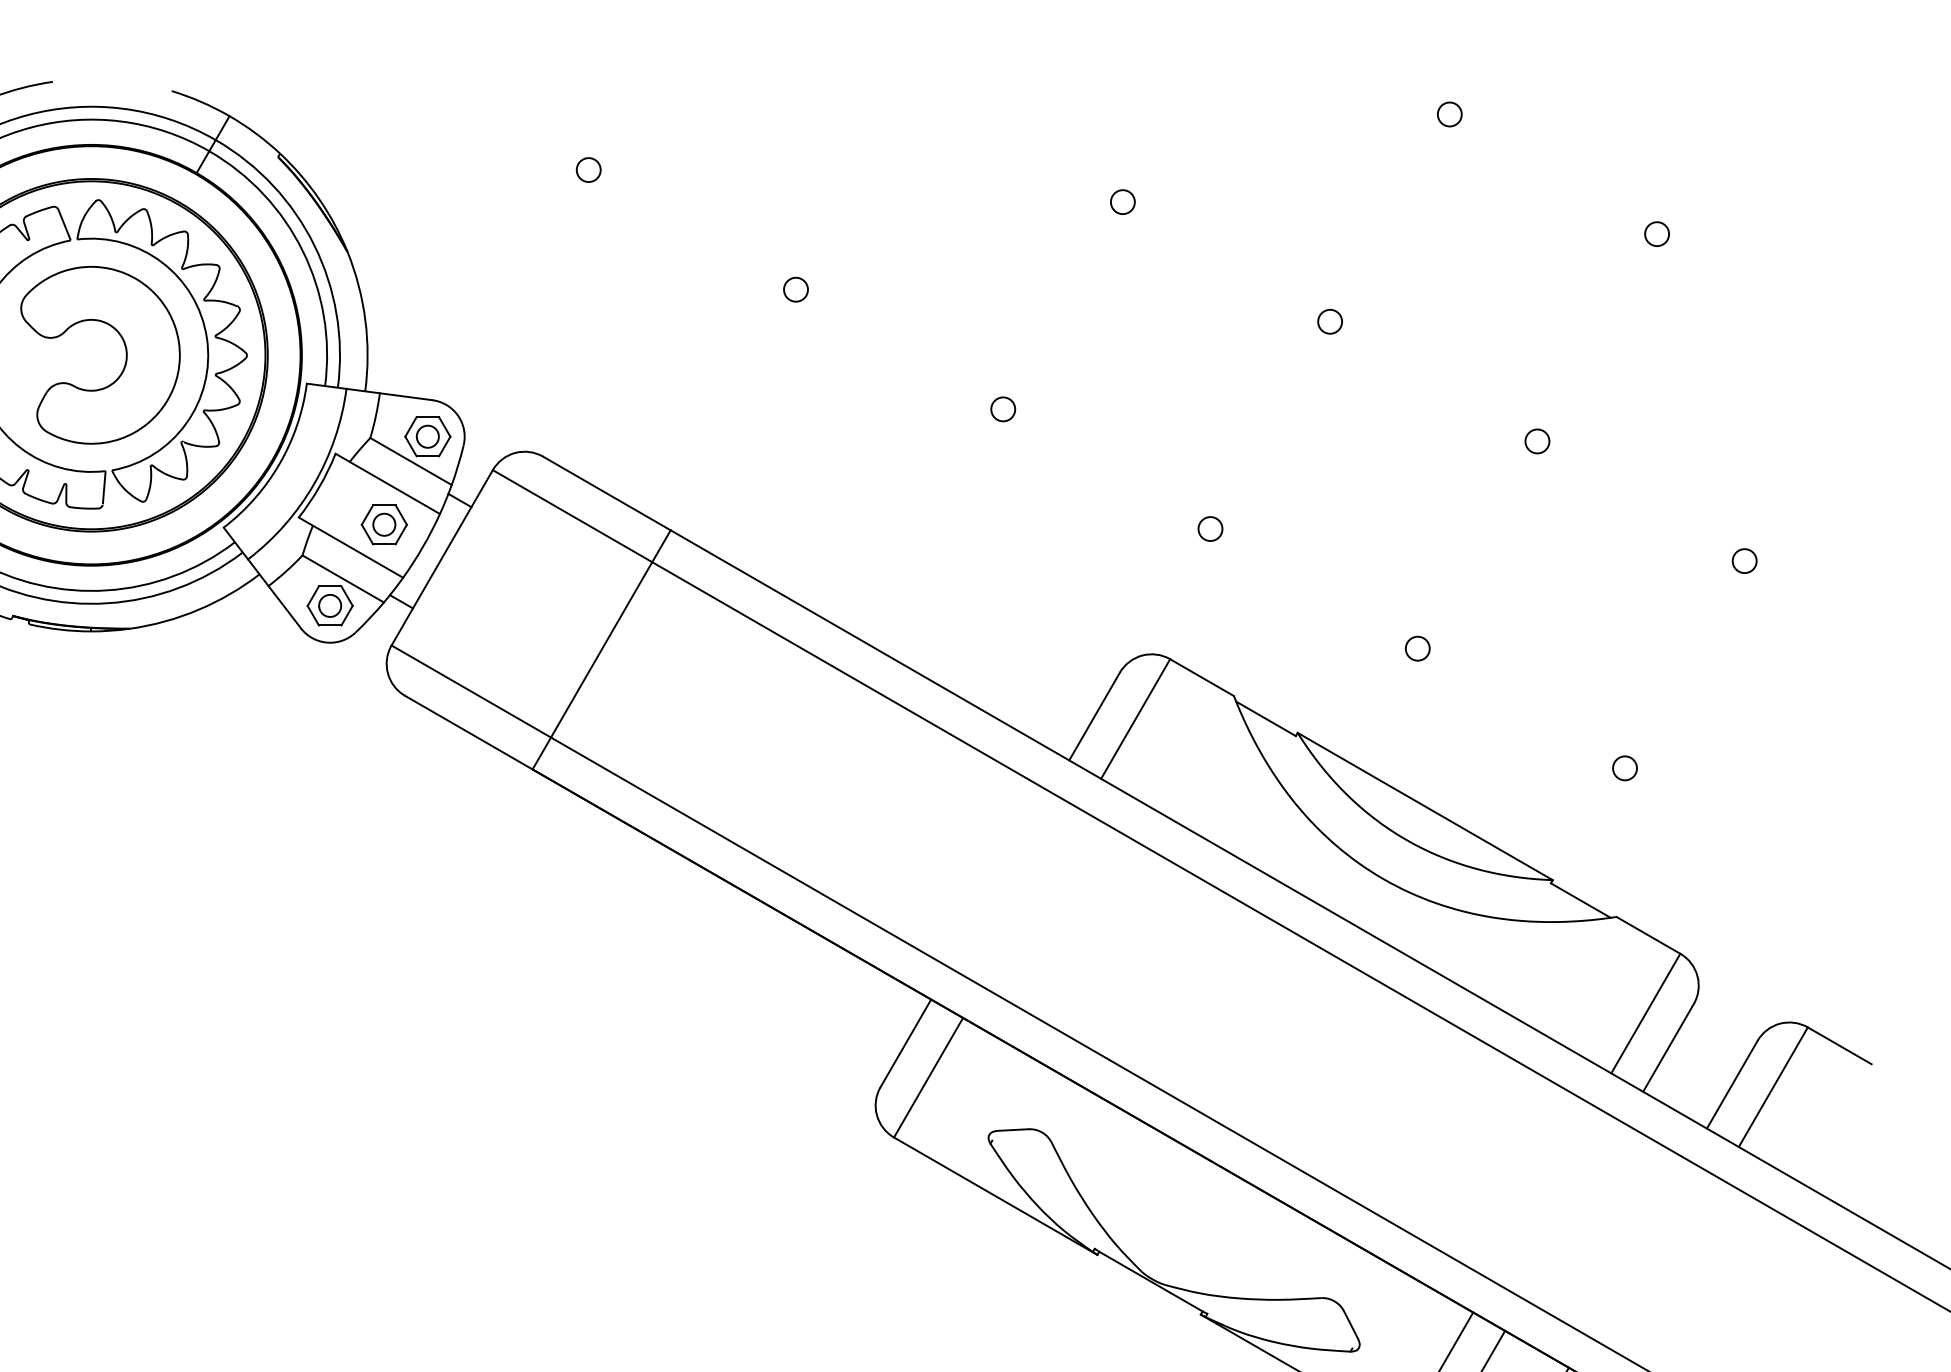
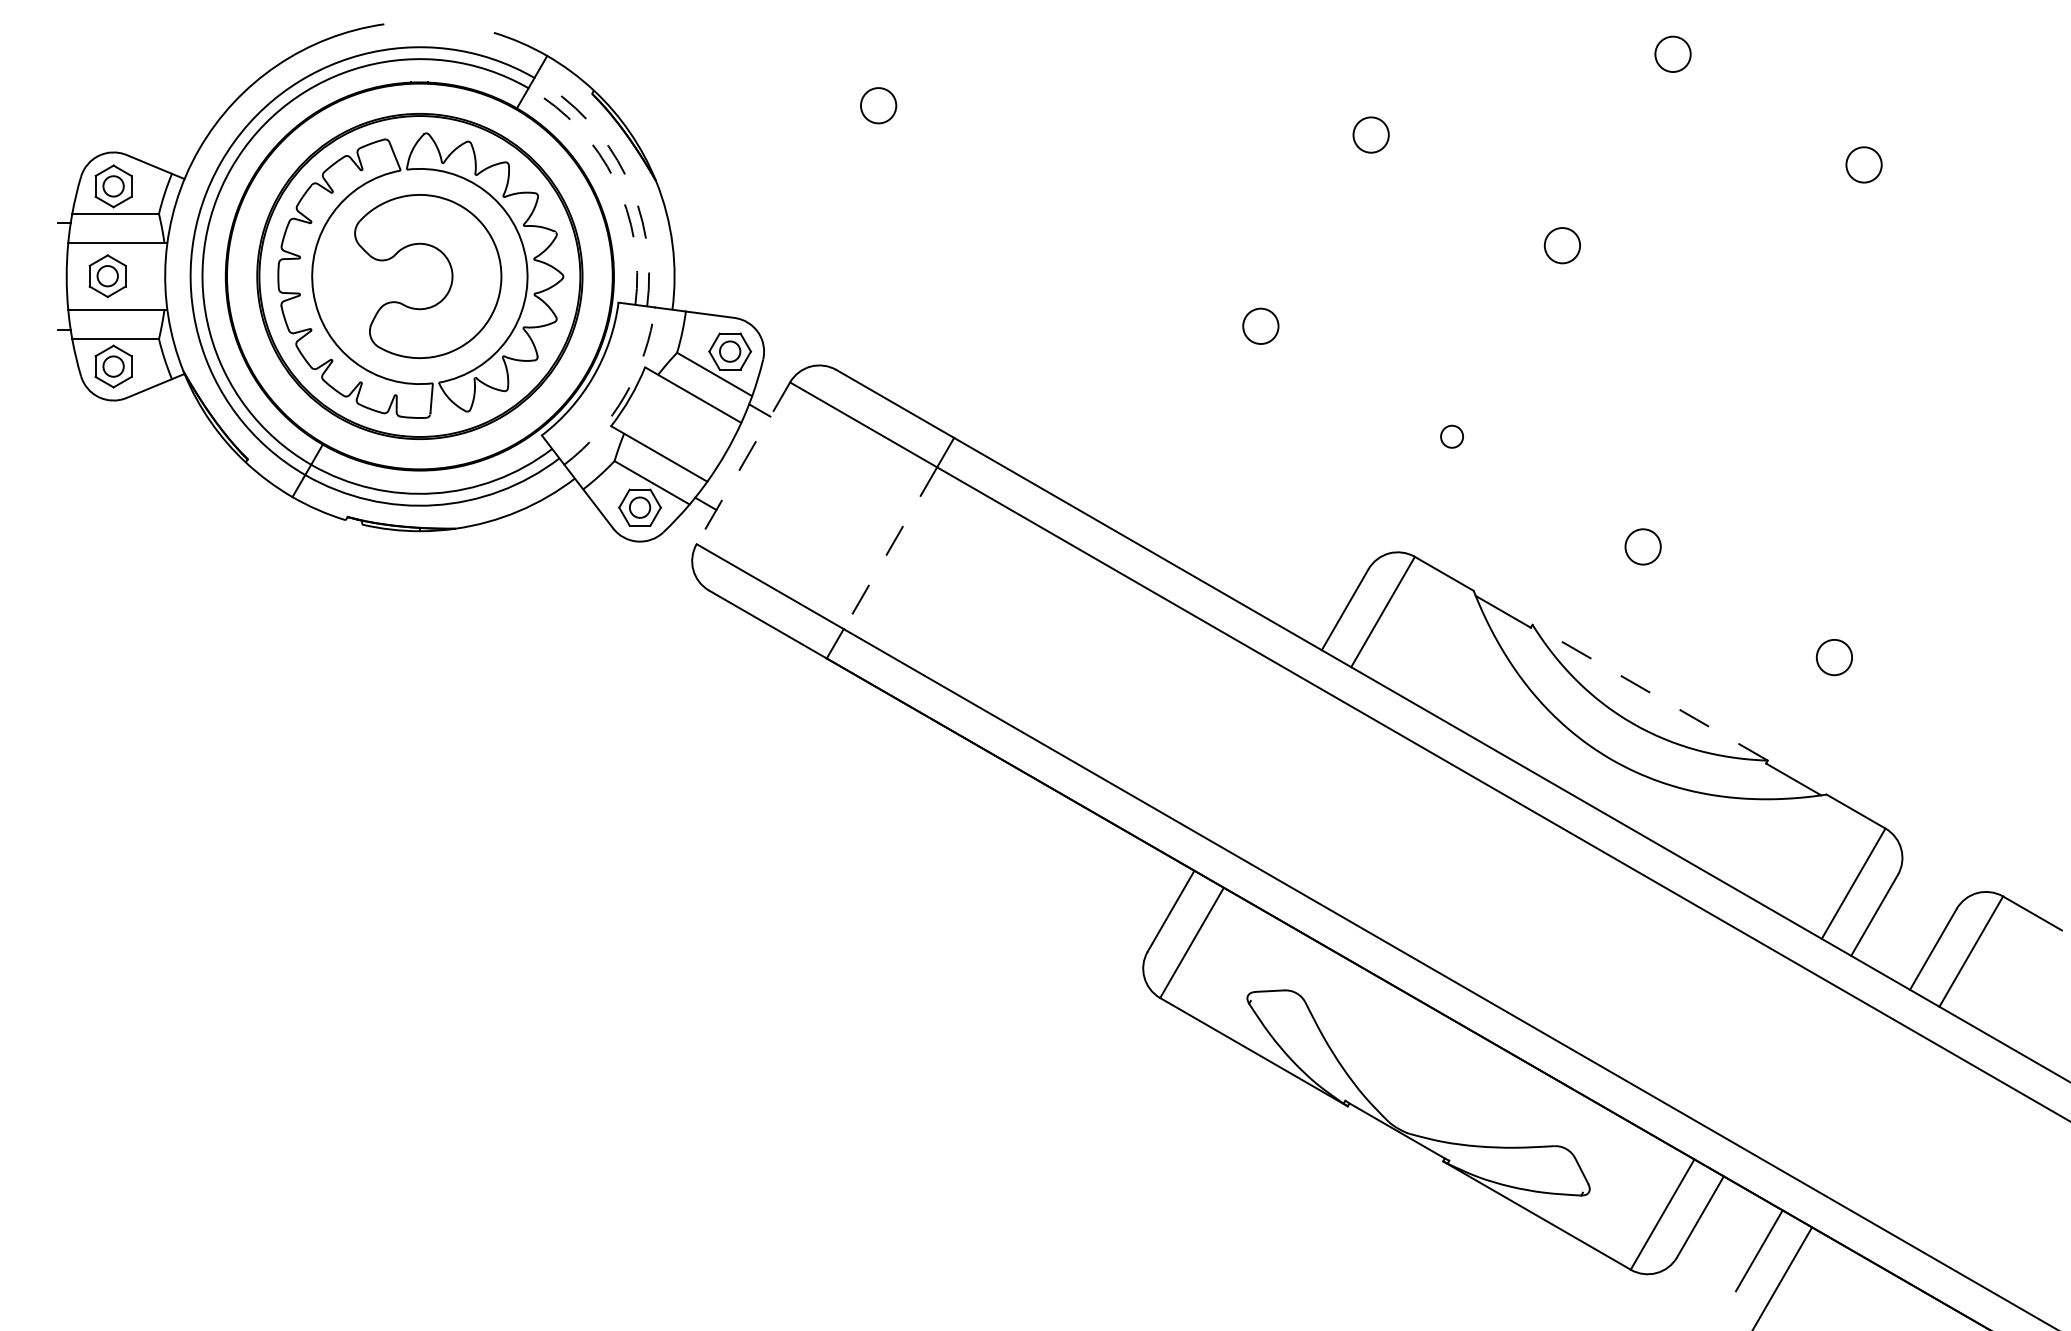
circle: (1449, 114) -> (1672, 54), size x1.6
circle: (588, 169) -> (878, 105), size x1.6
circle: (1123, 202) -> (1371, 135), size x1.6
circle: (1656, 233) -> (1863, 164), size x1.6
arc: (314, 245) -> (625, 175), solid -> dashed
arc: (302, 251) -> (614, 180), solid -> dashed
circle: (795, 289) -> (1069, 215), removed
circle: (1330, 321) -> (1562, 245), size x1.6
circle: (1002, 409) -> (1260, 326), size x1.6
circle: (1537, 440) -> (1753, 355), removed
arc: (314, 484) -> (625, 395), solid -> dashed
part: (383, 524) -> (689, 432), removed
line: (442, 558) -> (743, 463), solid -> dashed
circle: (1744, 561) -> (1944, 466), removed
circle: (1417, 649) -> (1643, 547), size x1.6
line: (601, 650) -> (890, 548), solid -> dashed
circle: (1625, 768) -> (1834, 657), size x1.6
line: (1425, 806) -> (1650, 692), solid -> dashed

